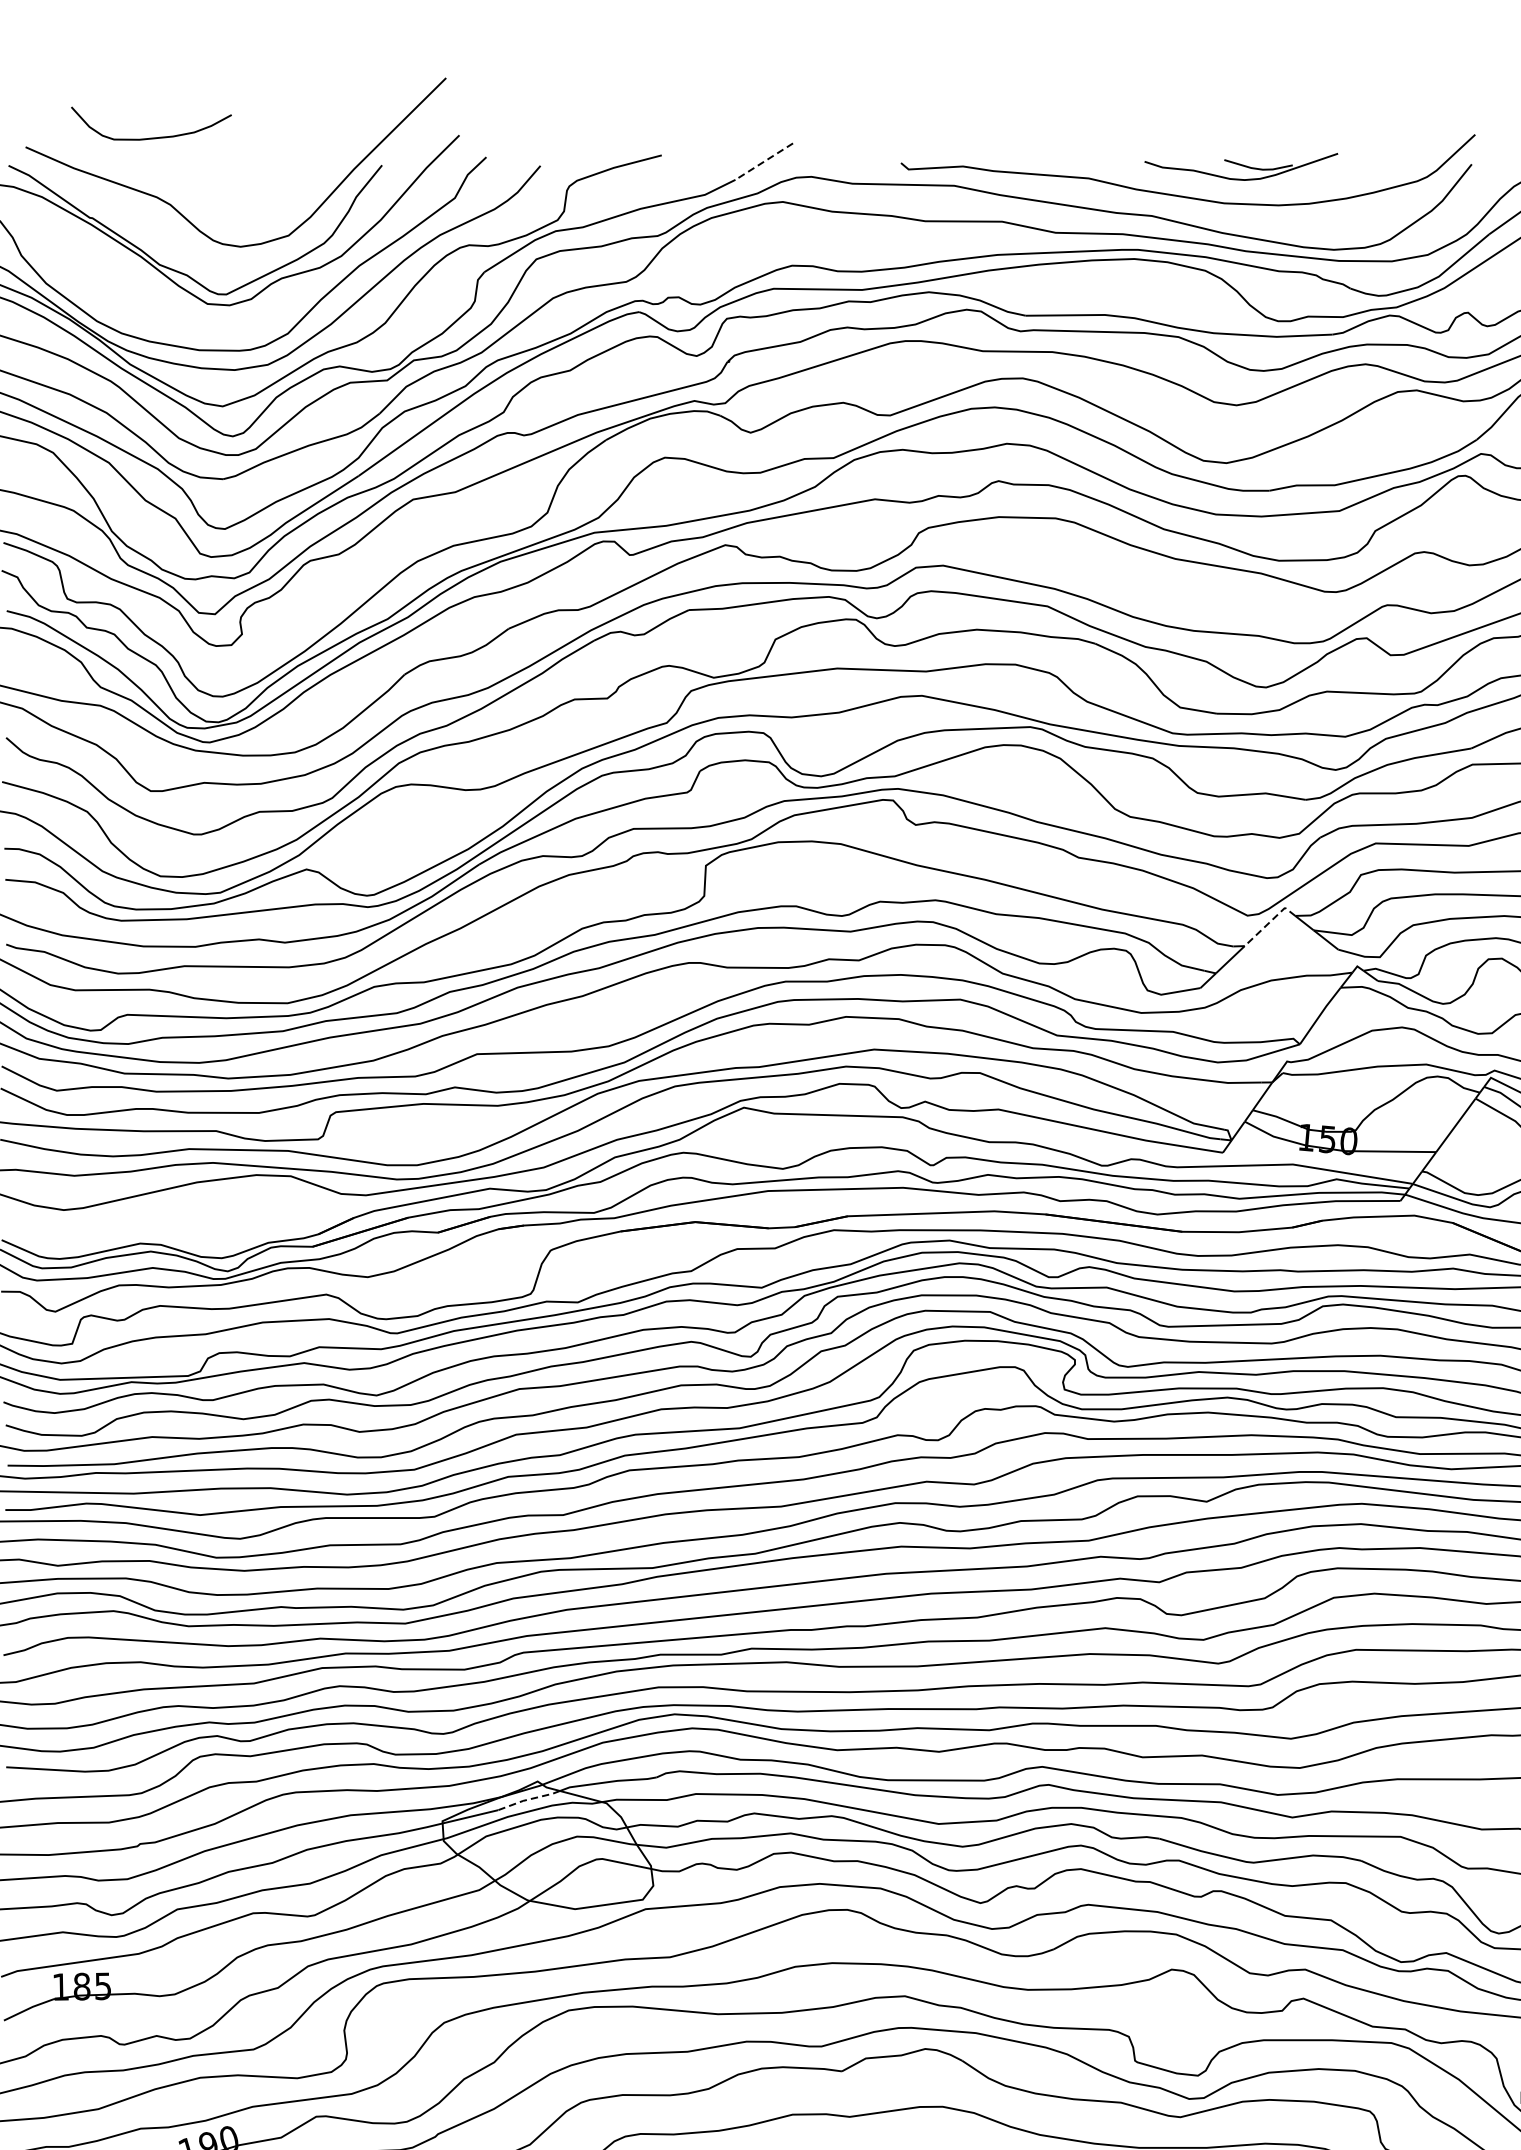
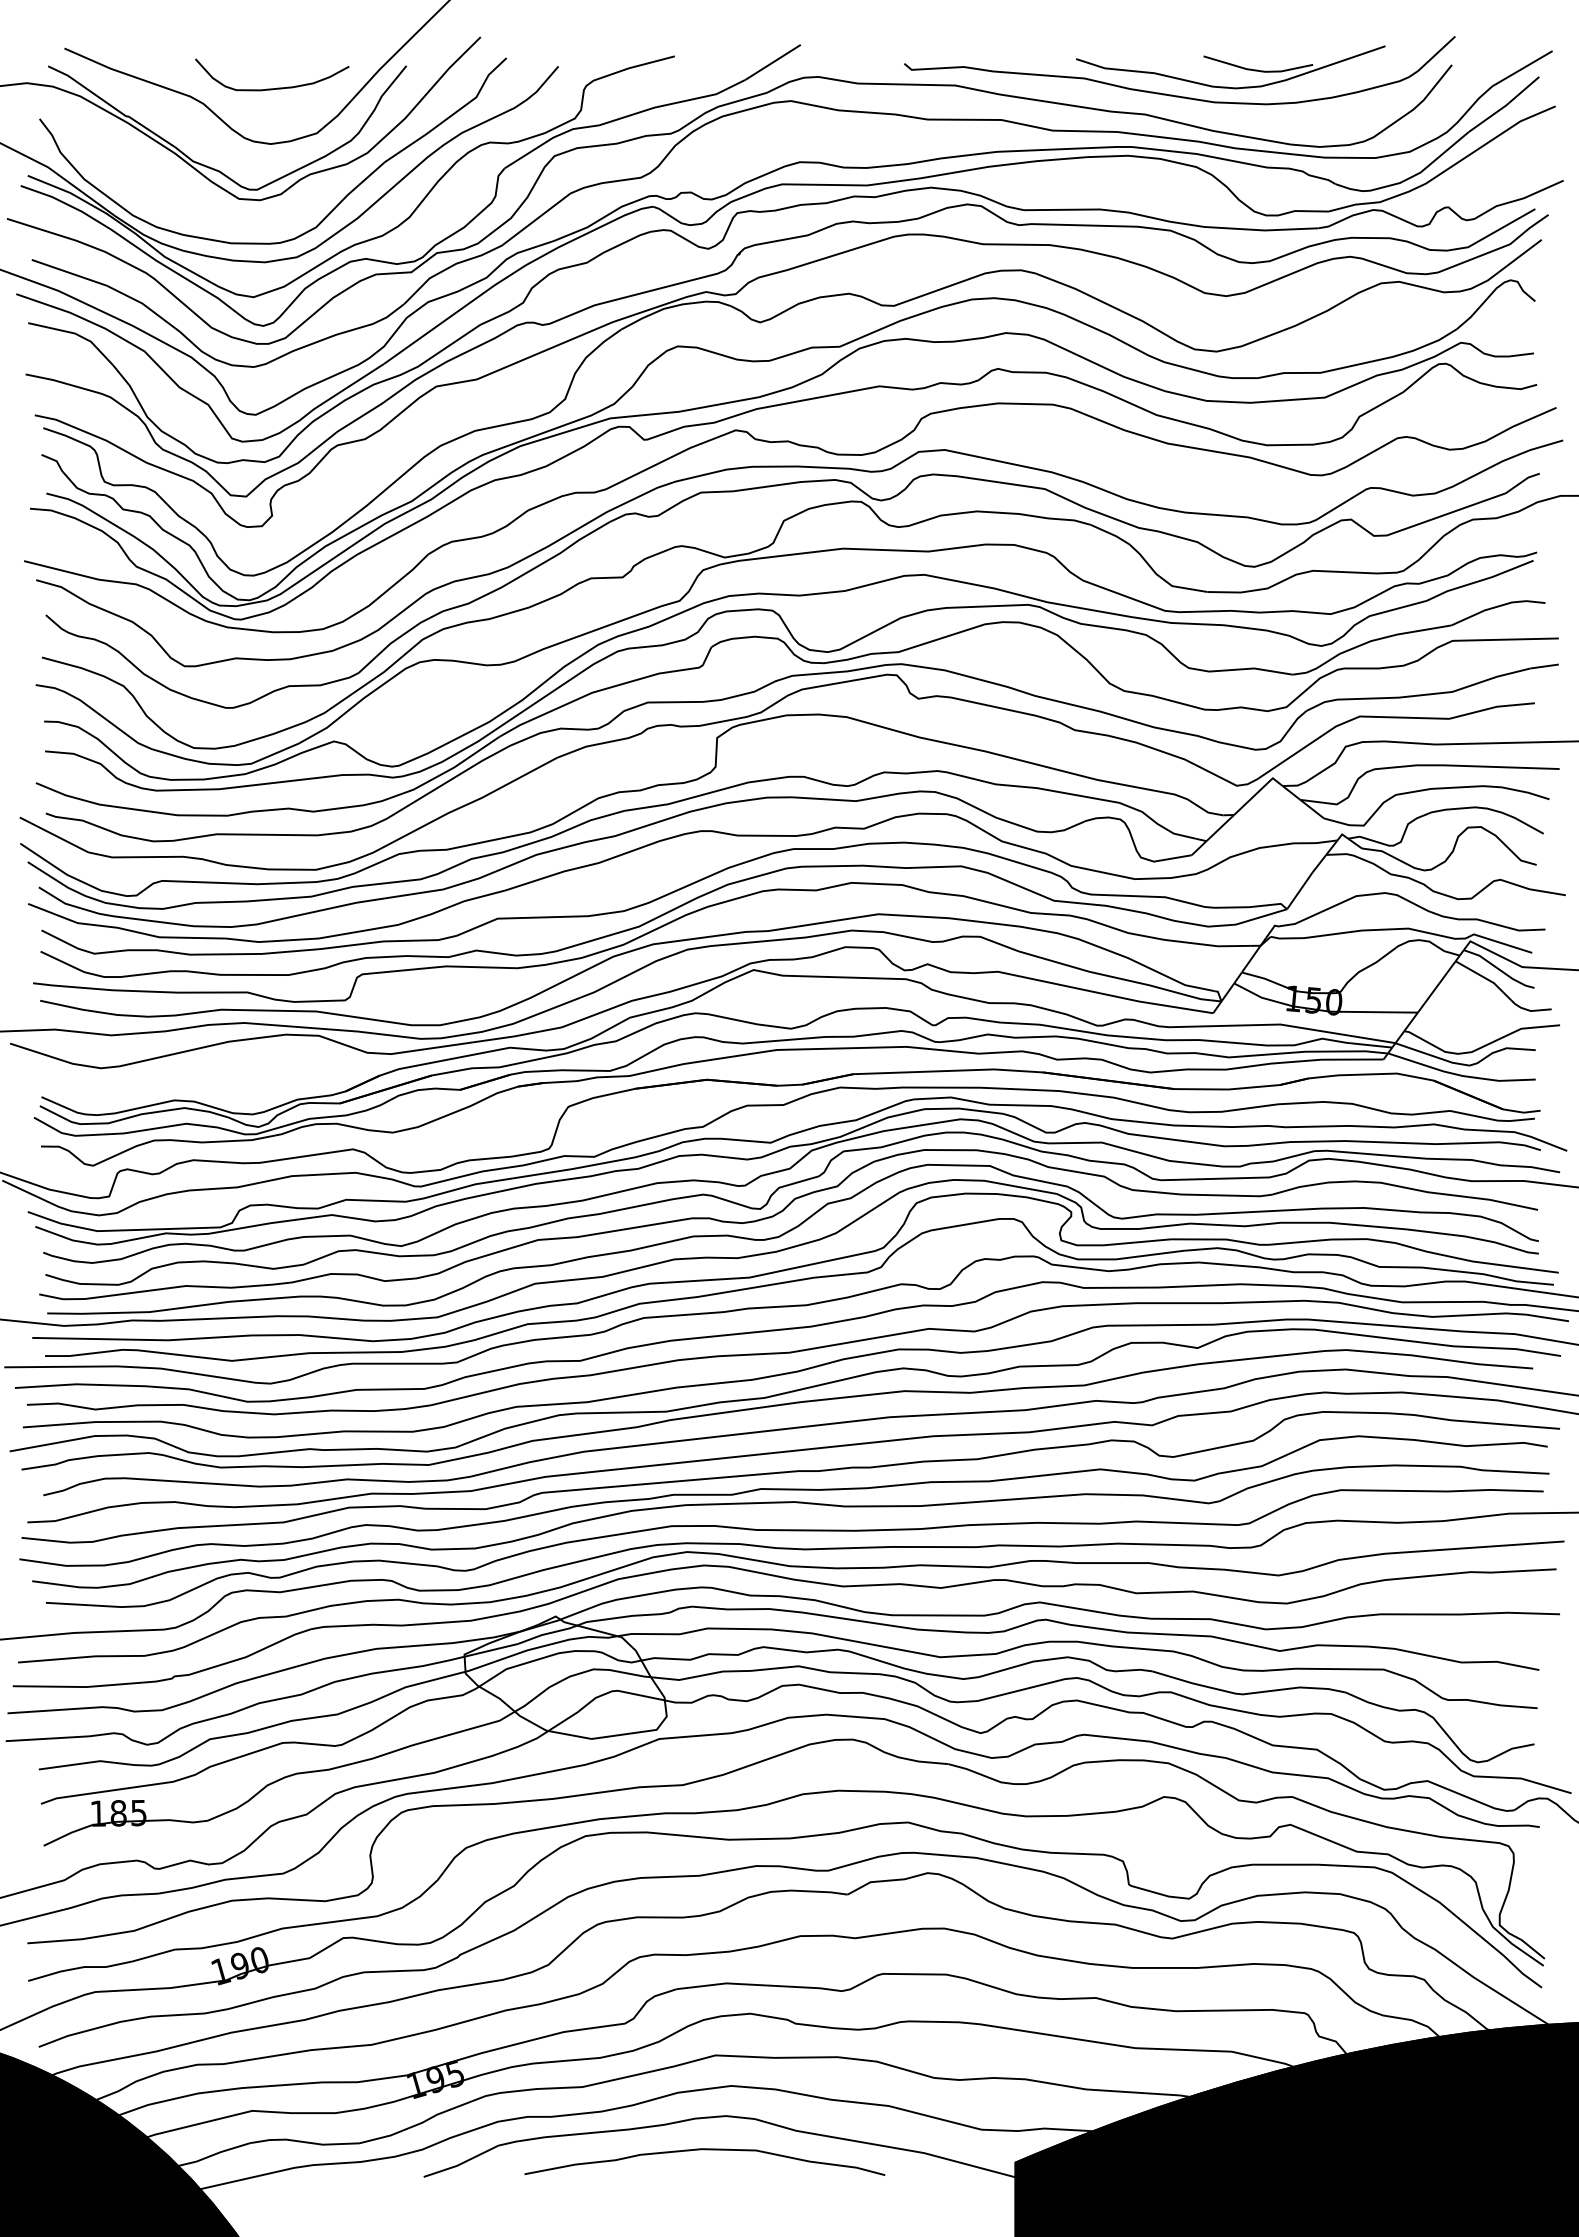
curve: (156, 136) -> (277, 87), moved
line: (764, 161) -> (773, 62), dashed -> solid
part: (1240, 167) -> (1230, 67), size x1.67
line: (1270, 921) -> (1258, 791), dashed -> solid
line: (529, 1799) -> (547, 1633), dashed -> solid

